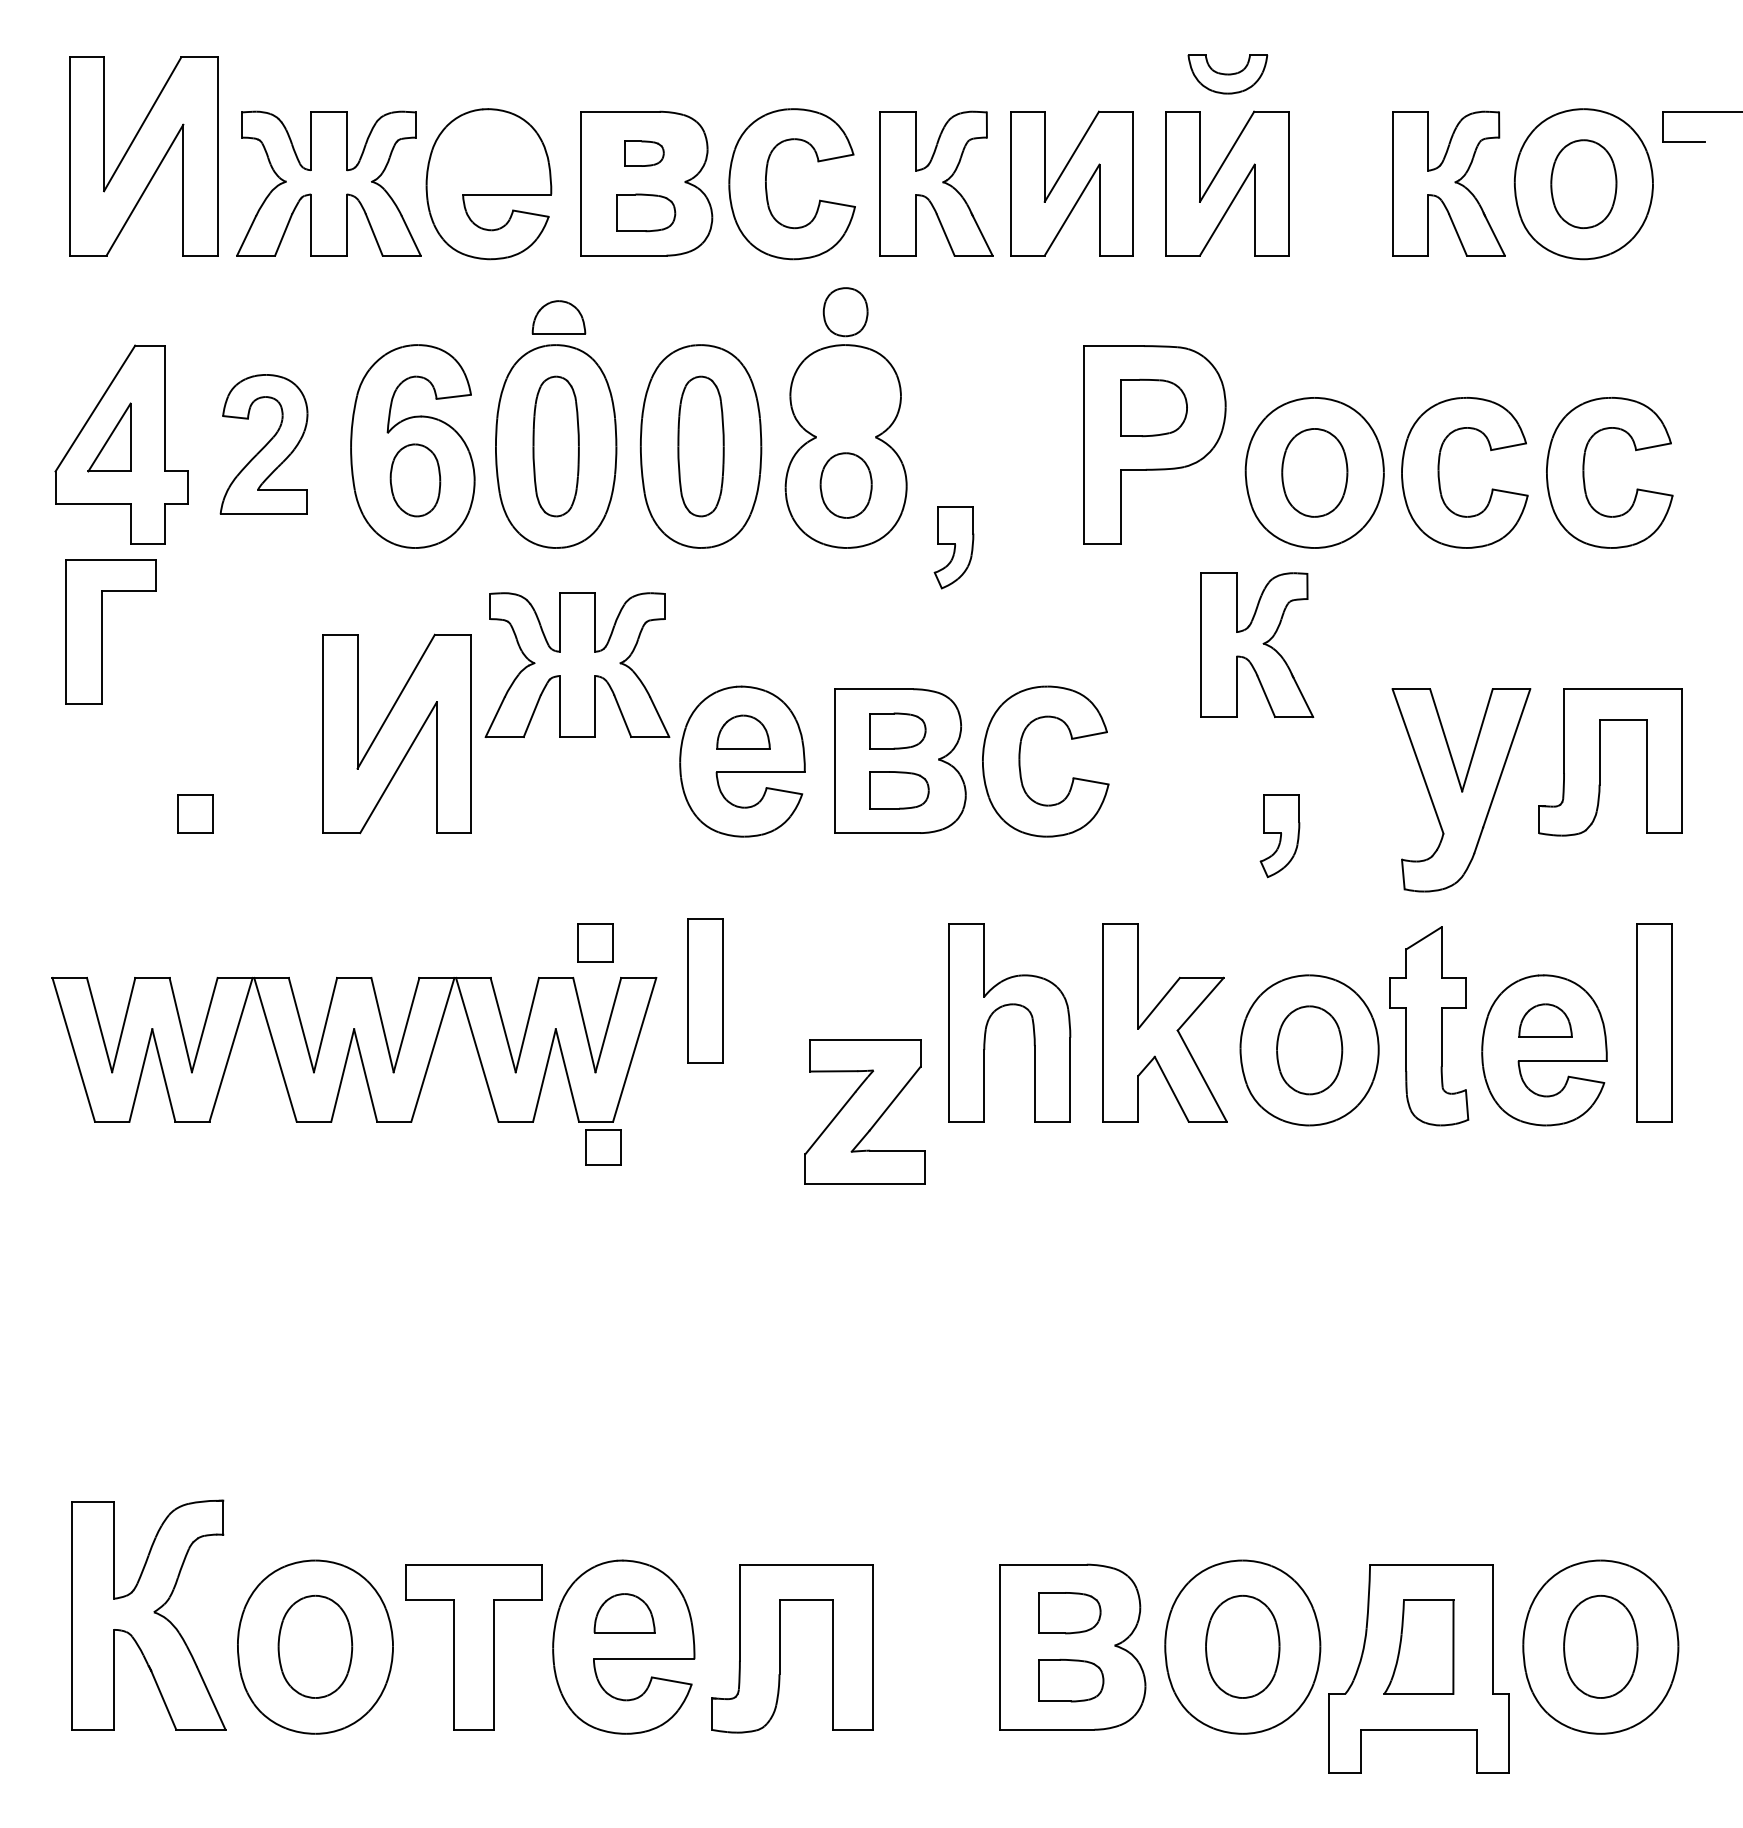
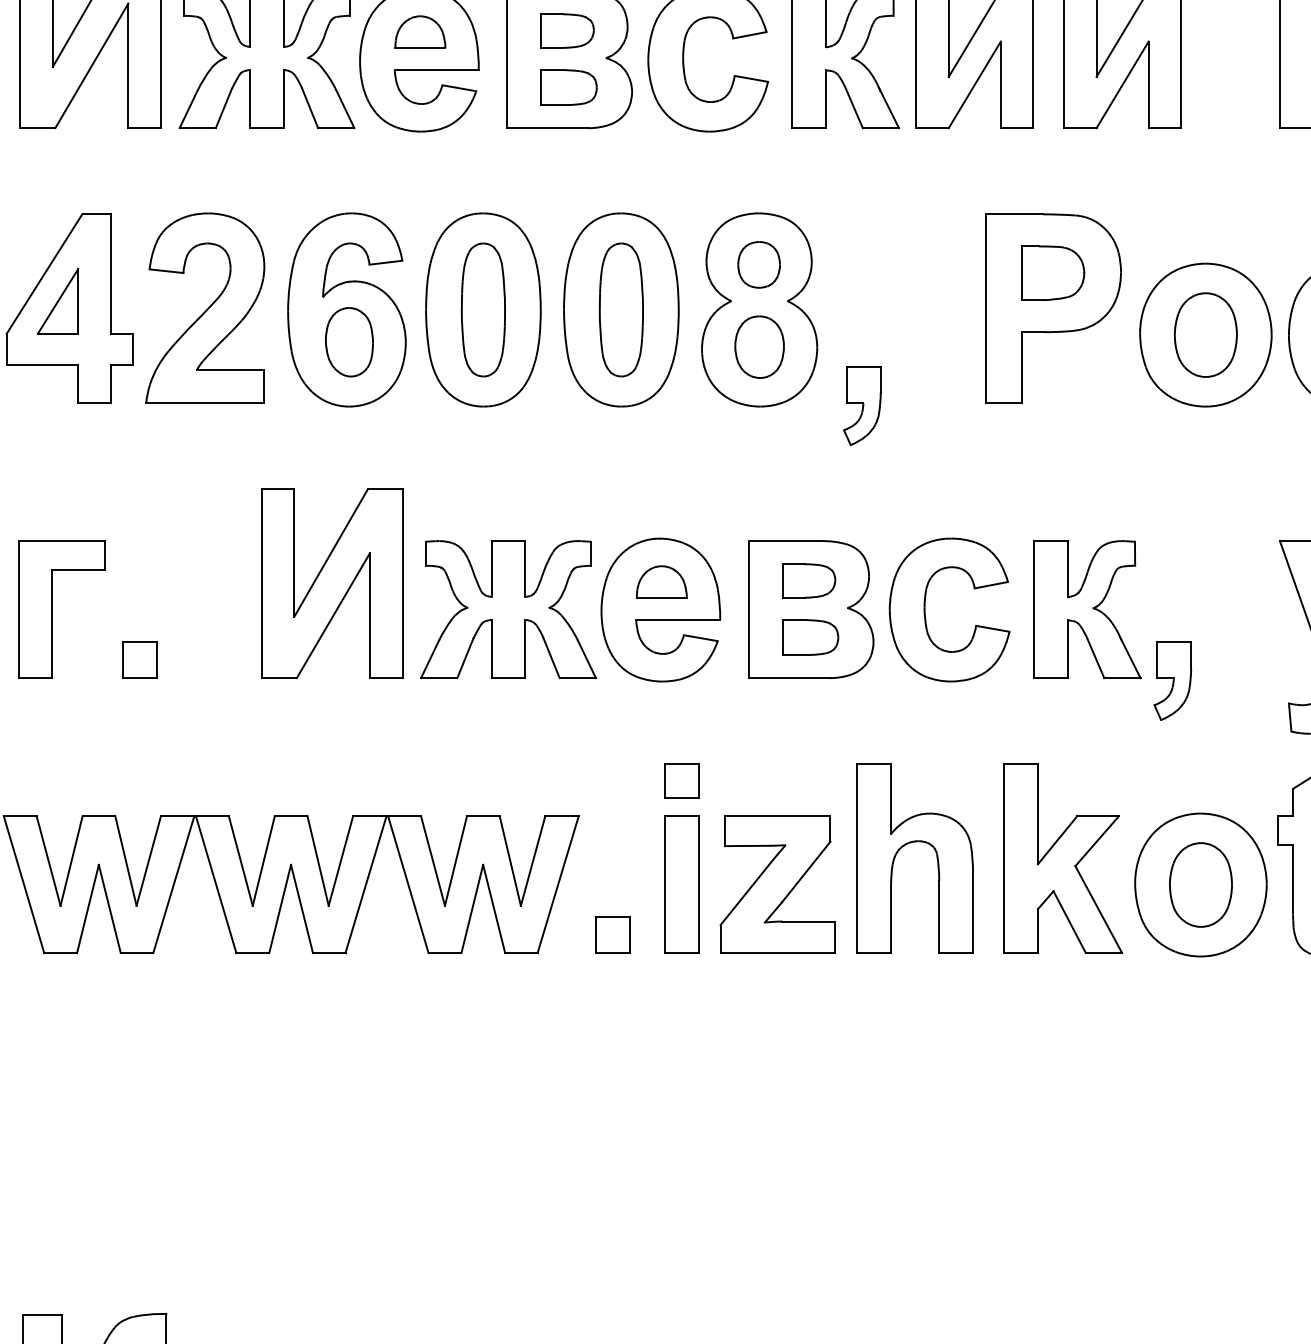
part: (644, 153) -> (567, 30), size x1.43
part: (845, 312) -> (758, 265), moved
part: (558, 317) -> (419, 31), moved
part: (263, 444) -> (204, 308), size x1.43
part: (102, 631) -> (53, 608), moved
part: (1257, 644) -> (1087, 608), moved
part: (577, 664) -> (508, 608), moved
part: (595, 942) -> (613, 934), moved
part: (705, 990) -> (681, 884), moved
part: (864, 1111) -> (777, 884), moved
part: (603, 1147) -> (681, 781), moved

